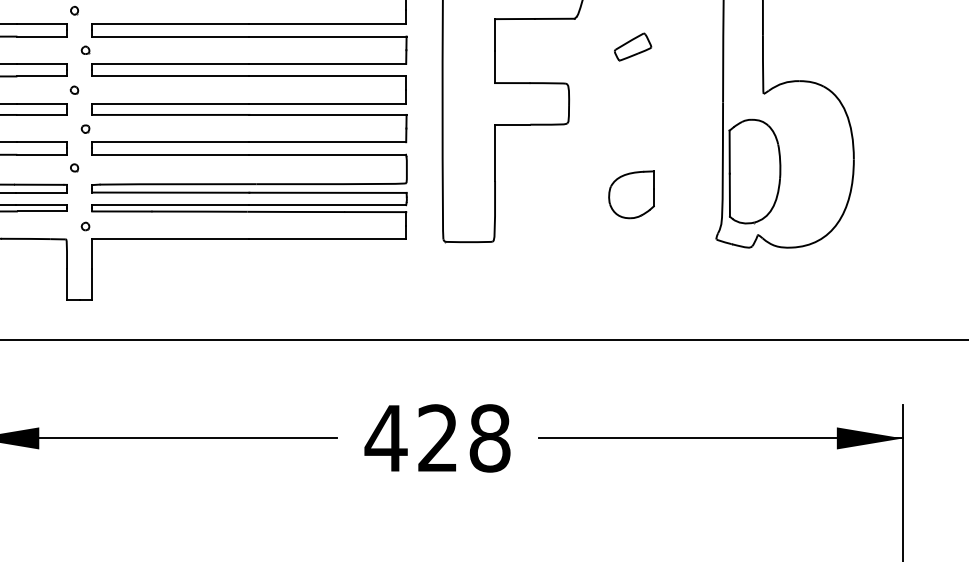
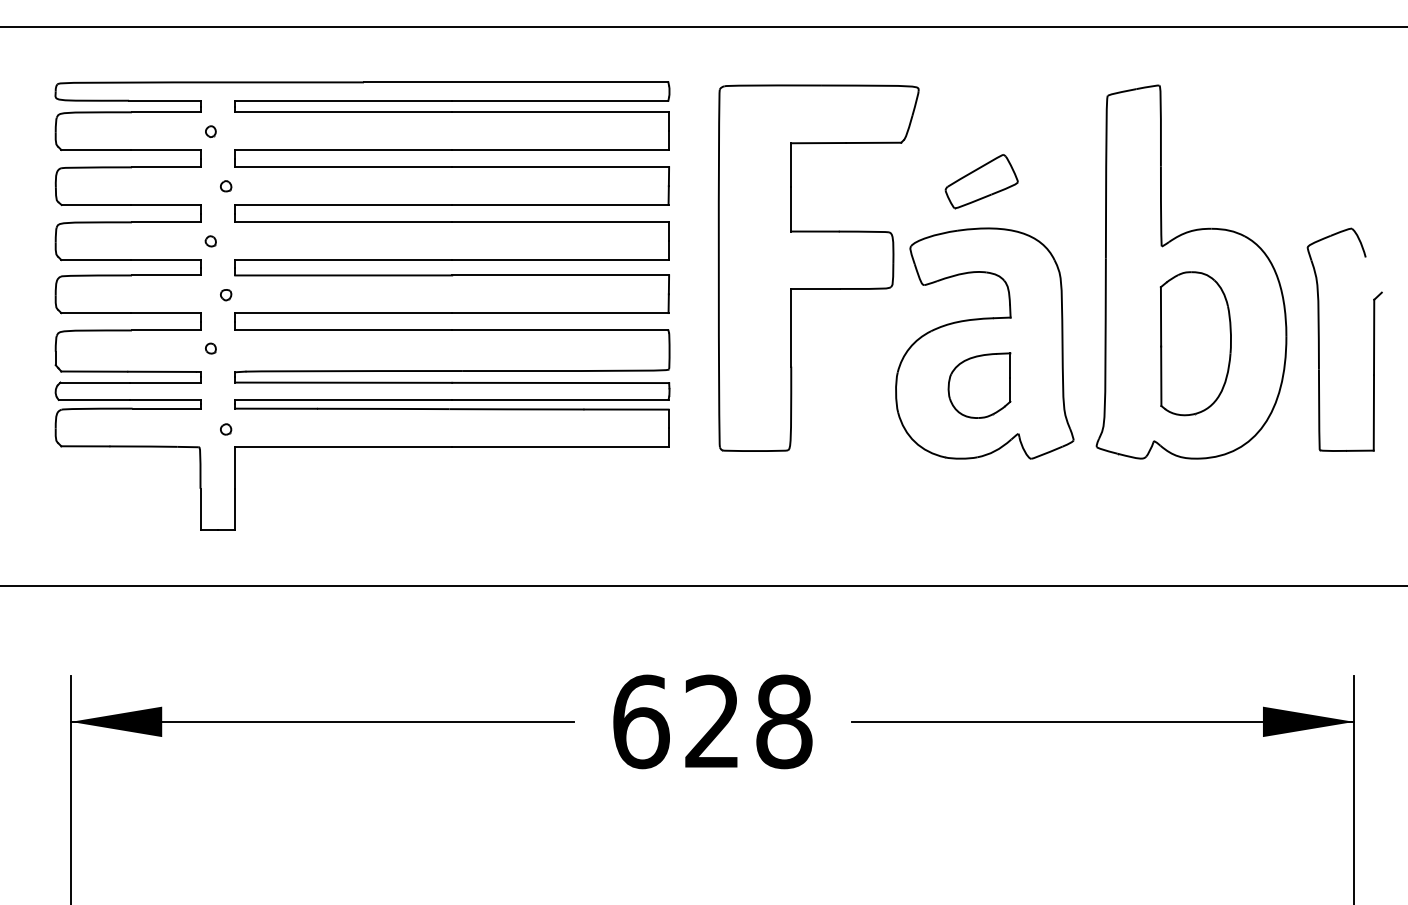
part: (632, 46) -> (981, 181), size x1.43
part: (877, 161) -> (1319, 339), added
part: (635, 164) -> (984, 343), added
part: (754, 171) -> (1195, 343), moved
text: (385, 438) -> (640, 721), 428 -> 628

